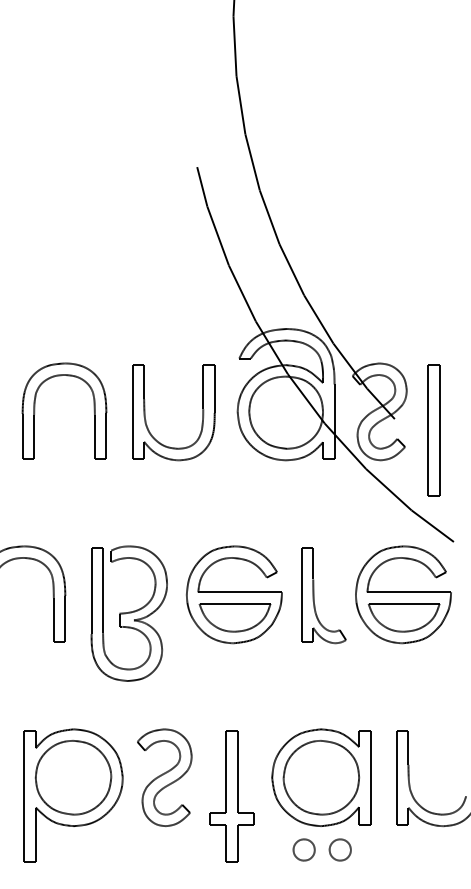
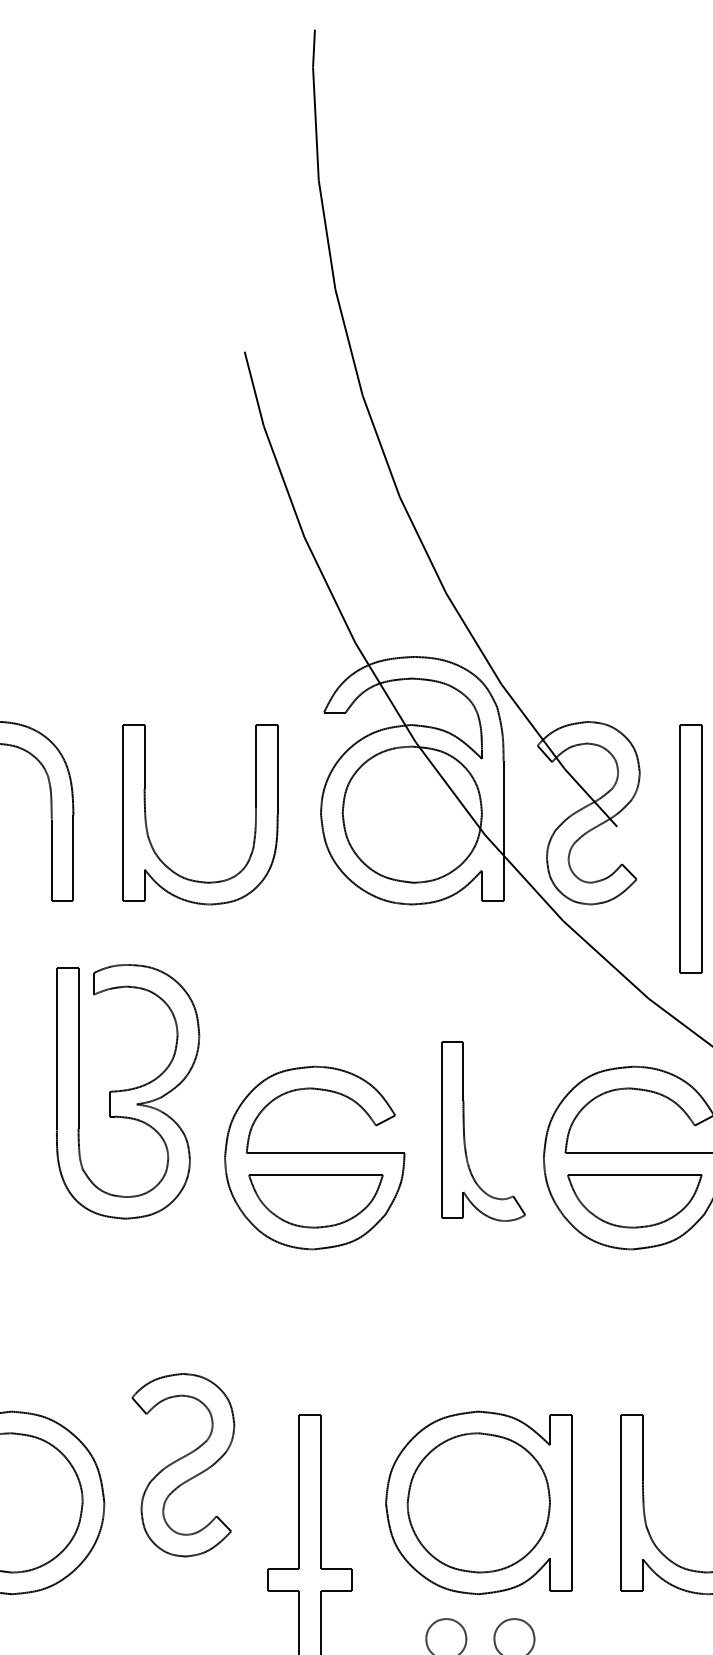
part: (314, 595) -> (465, 1131), moved
part: (128, 613) -> (126, 1091), moved
part: (164, 777) -> (182, 1464), moved

